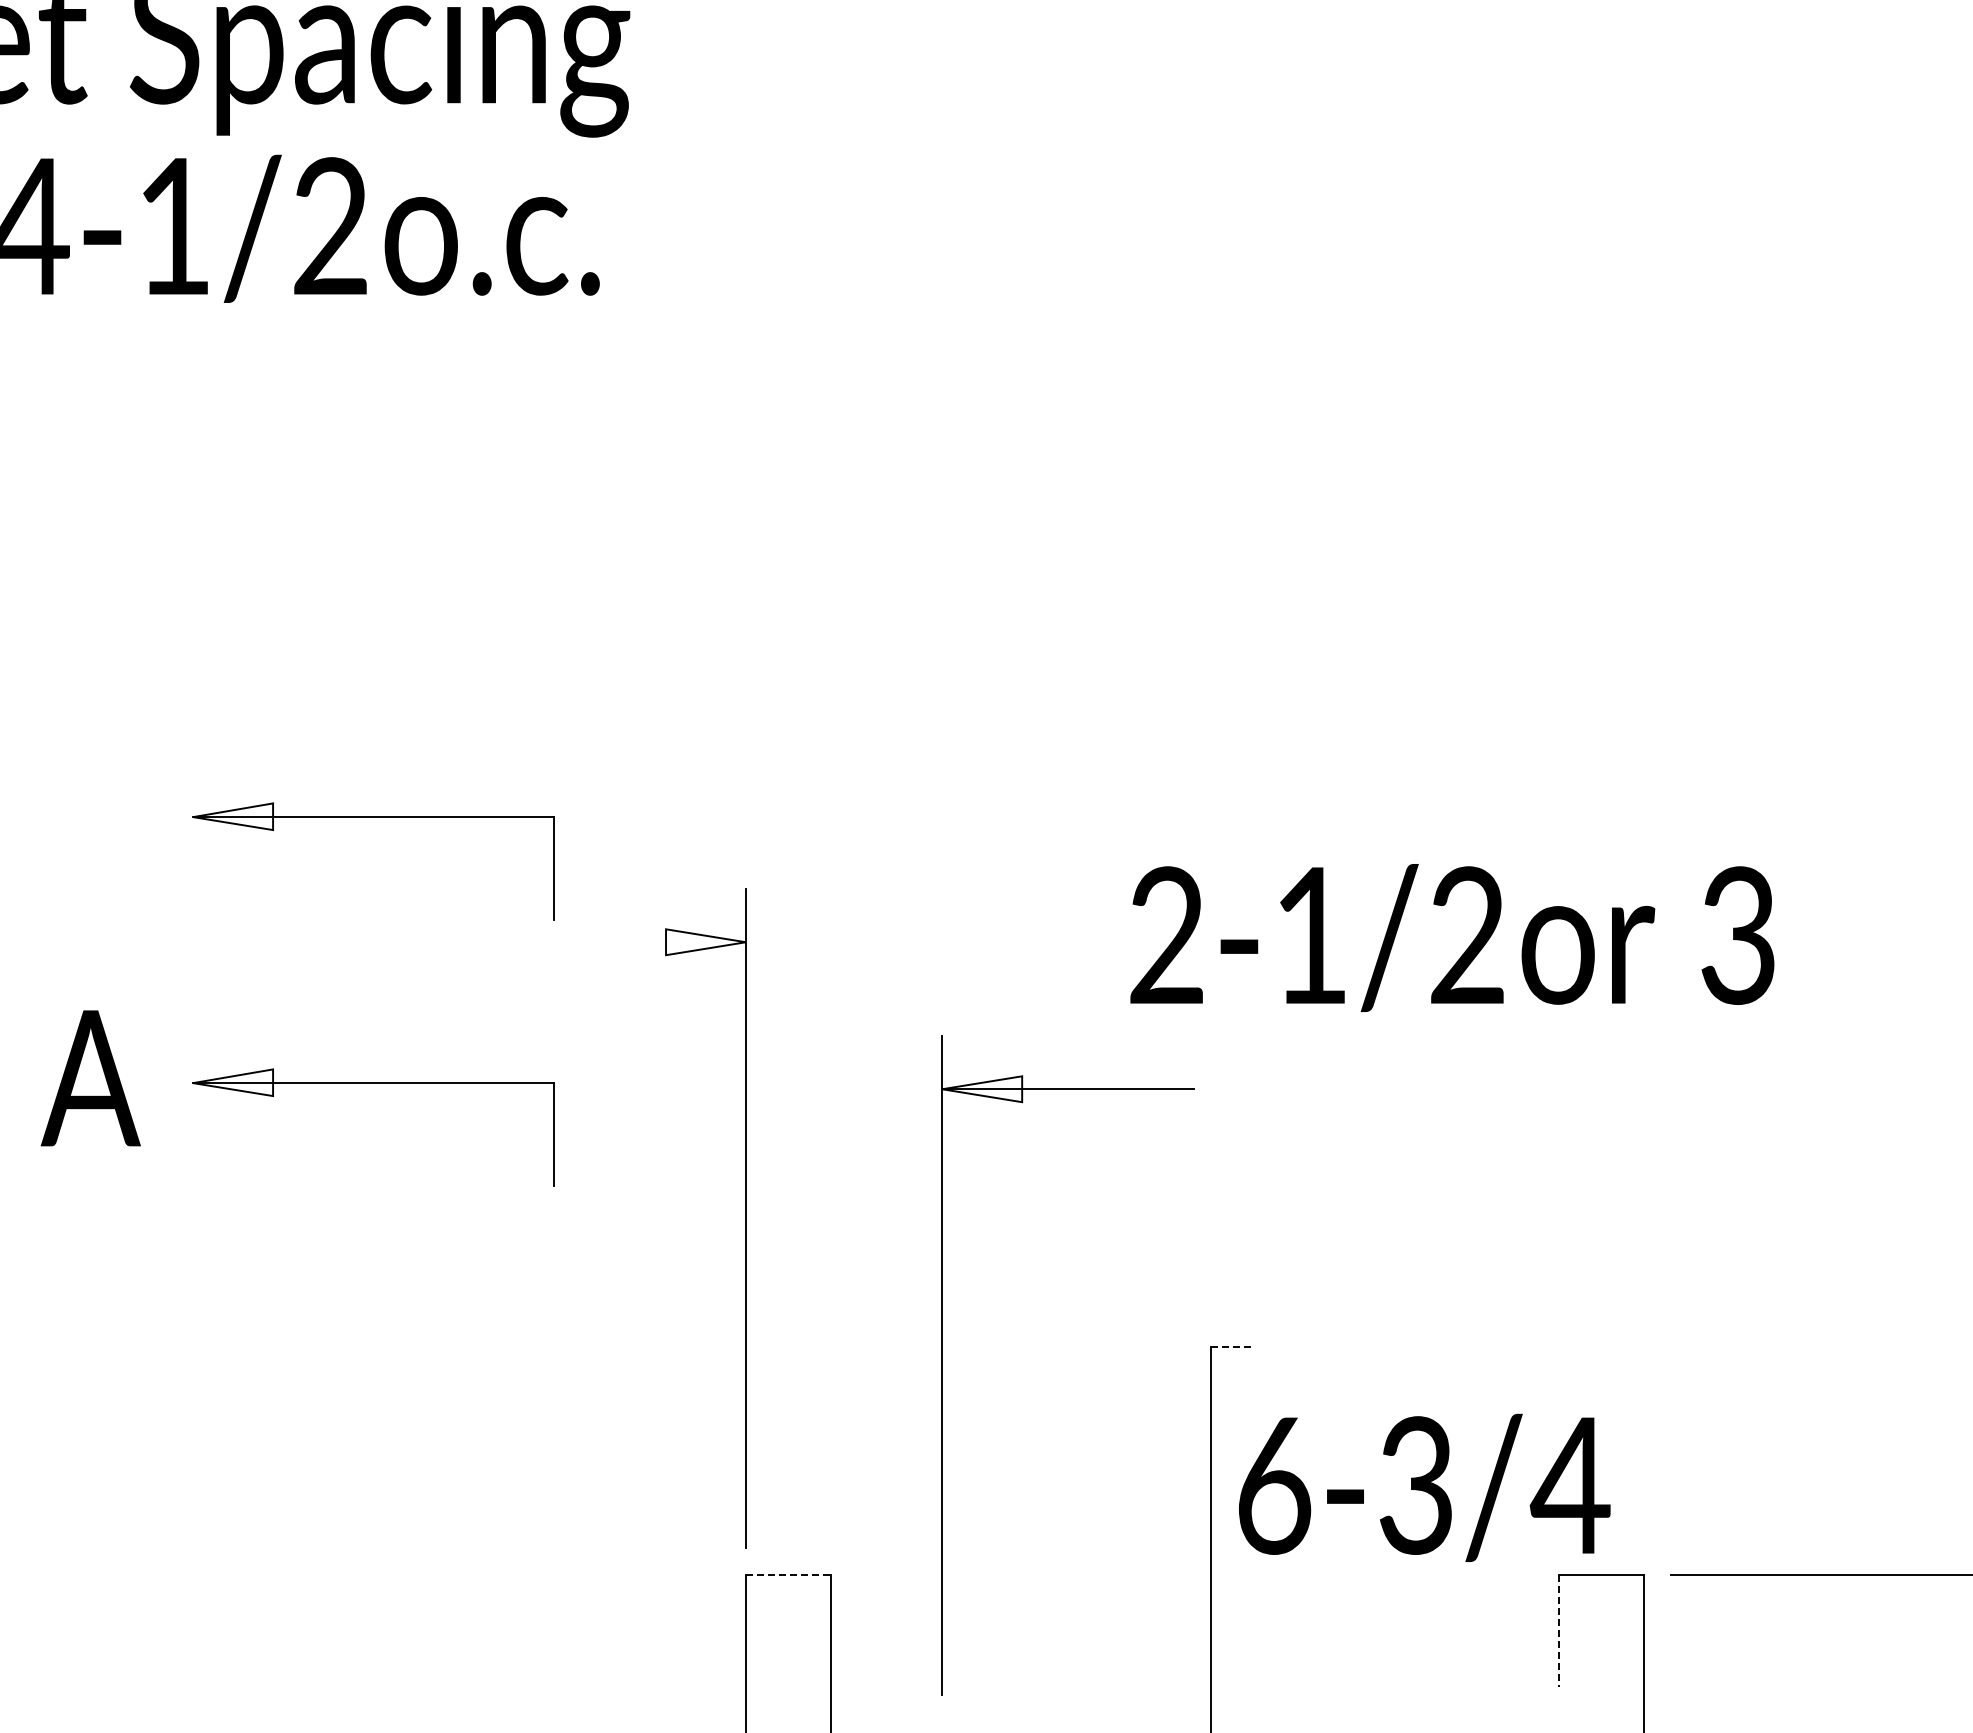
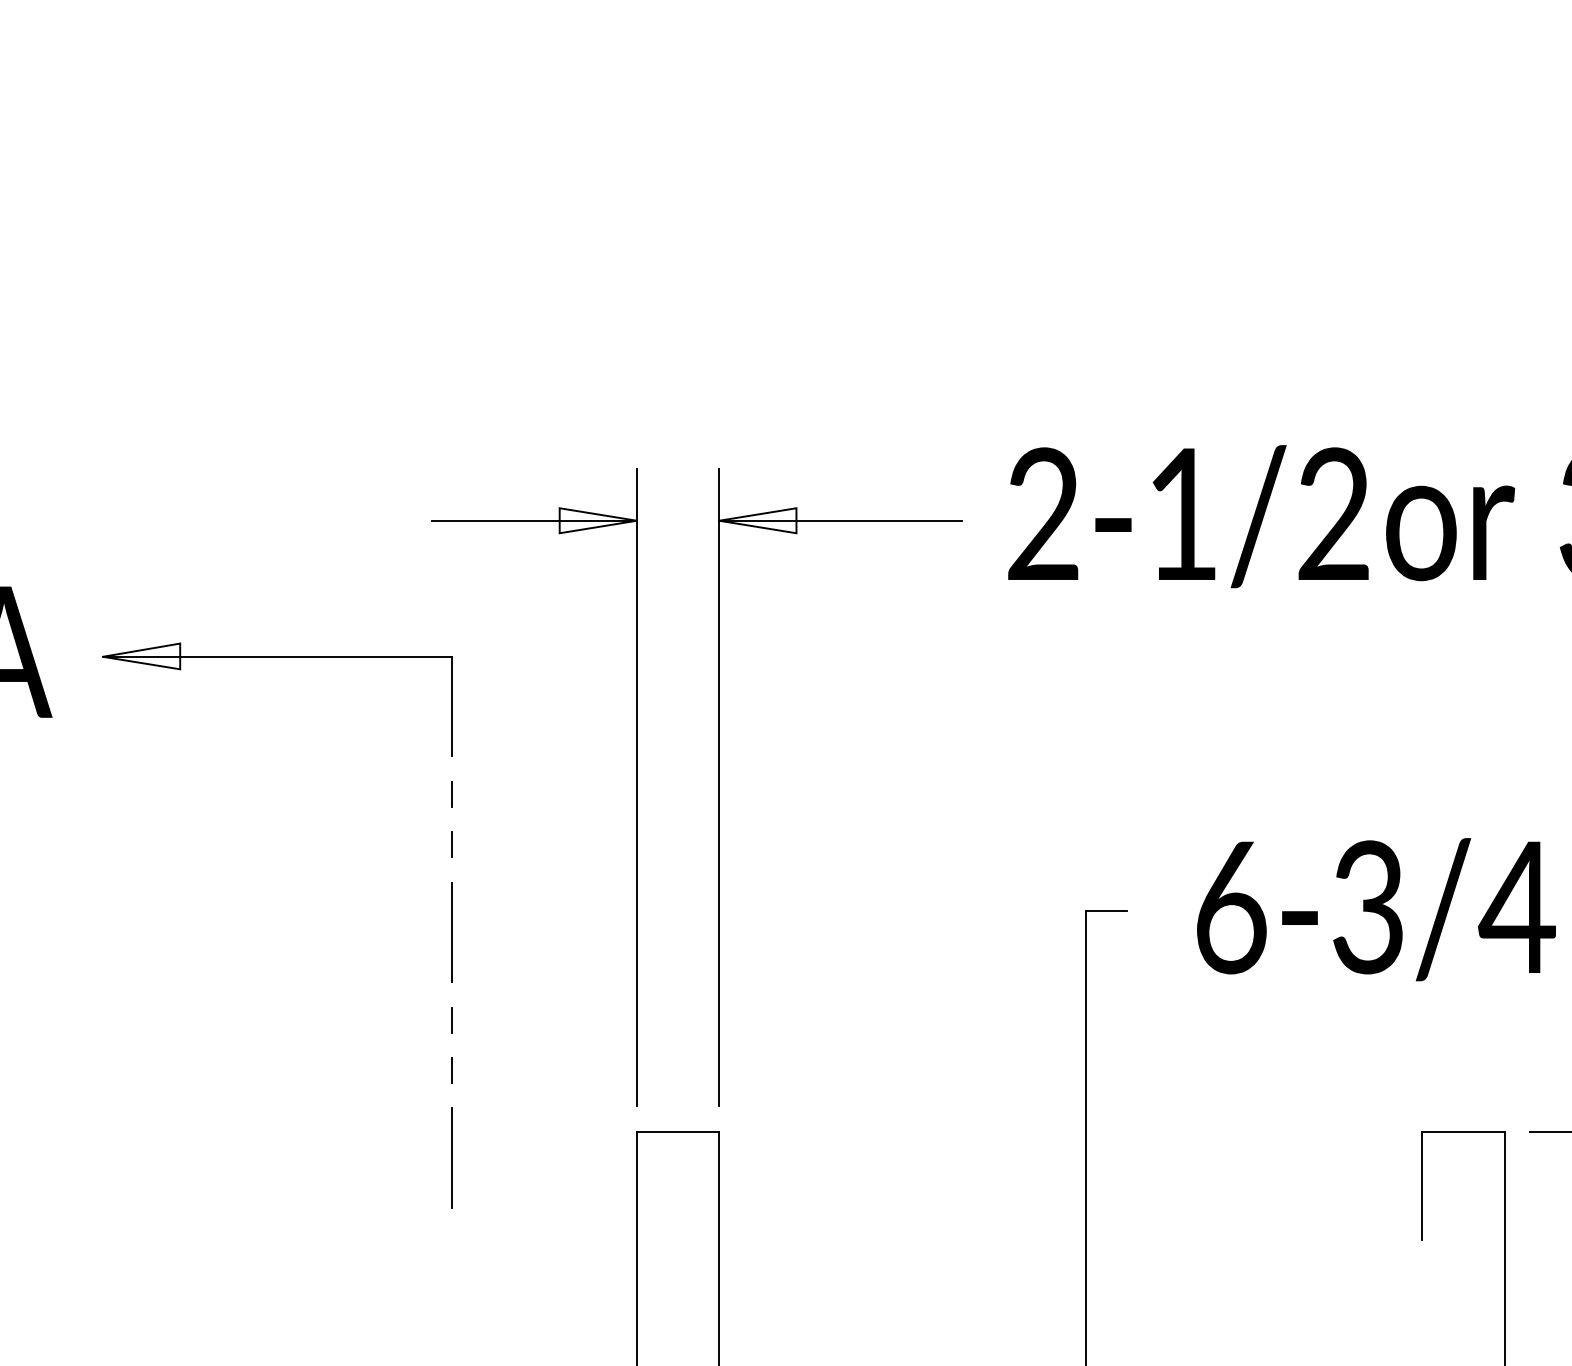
part: (373, 817) -> (277, 400), removed
line: (639, 942) -> (534, 520), added
line: (554, 1225) -> (451, 794), added
line: (554, 1277) -> (451, 844), added
line: (1233, 1346) -> (1107, 911), dashed -> solid
part: (942, 1365) -> (719, 787), moved
line: (554, 1367) -> (451, 931), added
line: (554, 1459) -> (451, 1020), added
text: (1424, 1487) -> (1376, 909), moved
line: (554, 1510) -> (451, 1069), added
line: (788, 1574) -> (677, 1131), dashed -> solid
line: (554, 1601) -> (451, 1157), added
line: (1559, 1630) -> (1422, 1185), dashed -> solid

